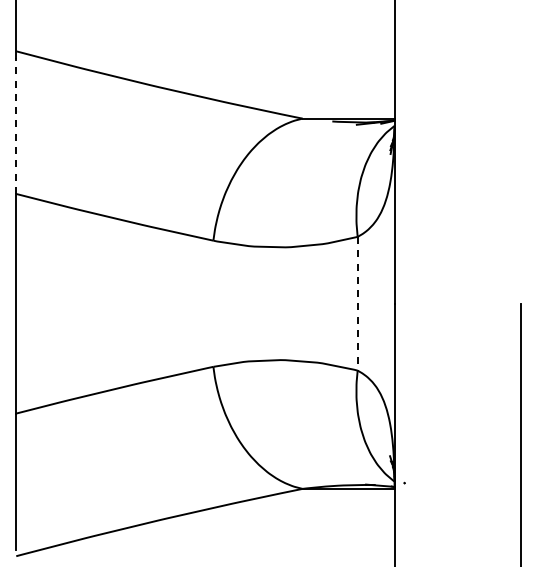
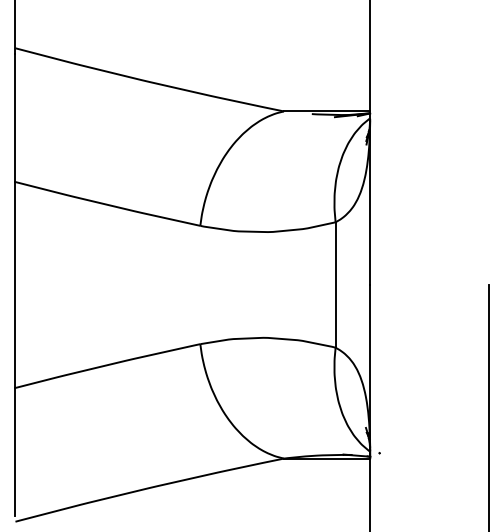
line: (16, 125) -> (15, 117), dashed -> solid
line: (357, 303) -> (335, 284), dashed -> solid

